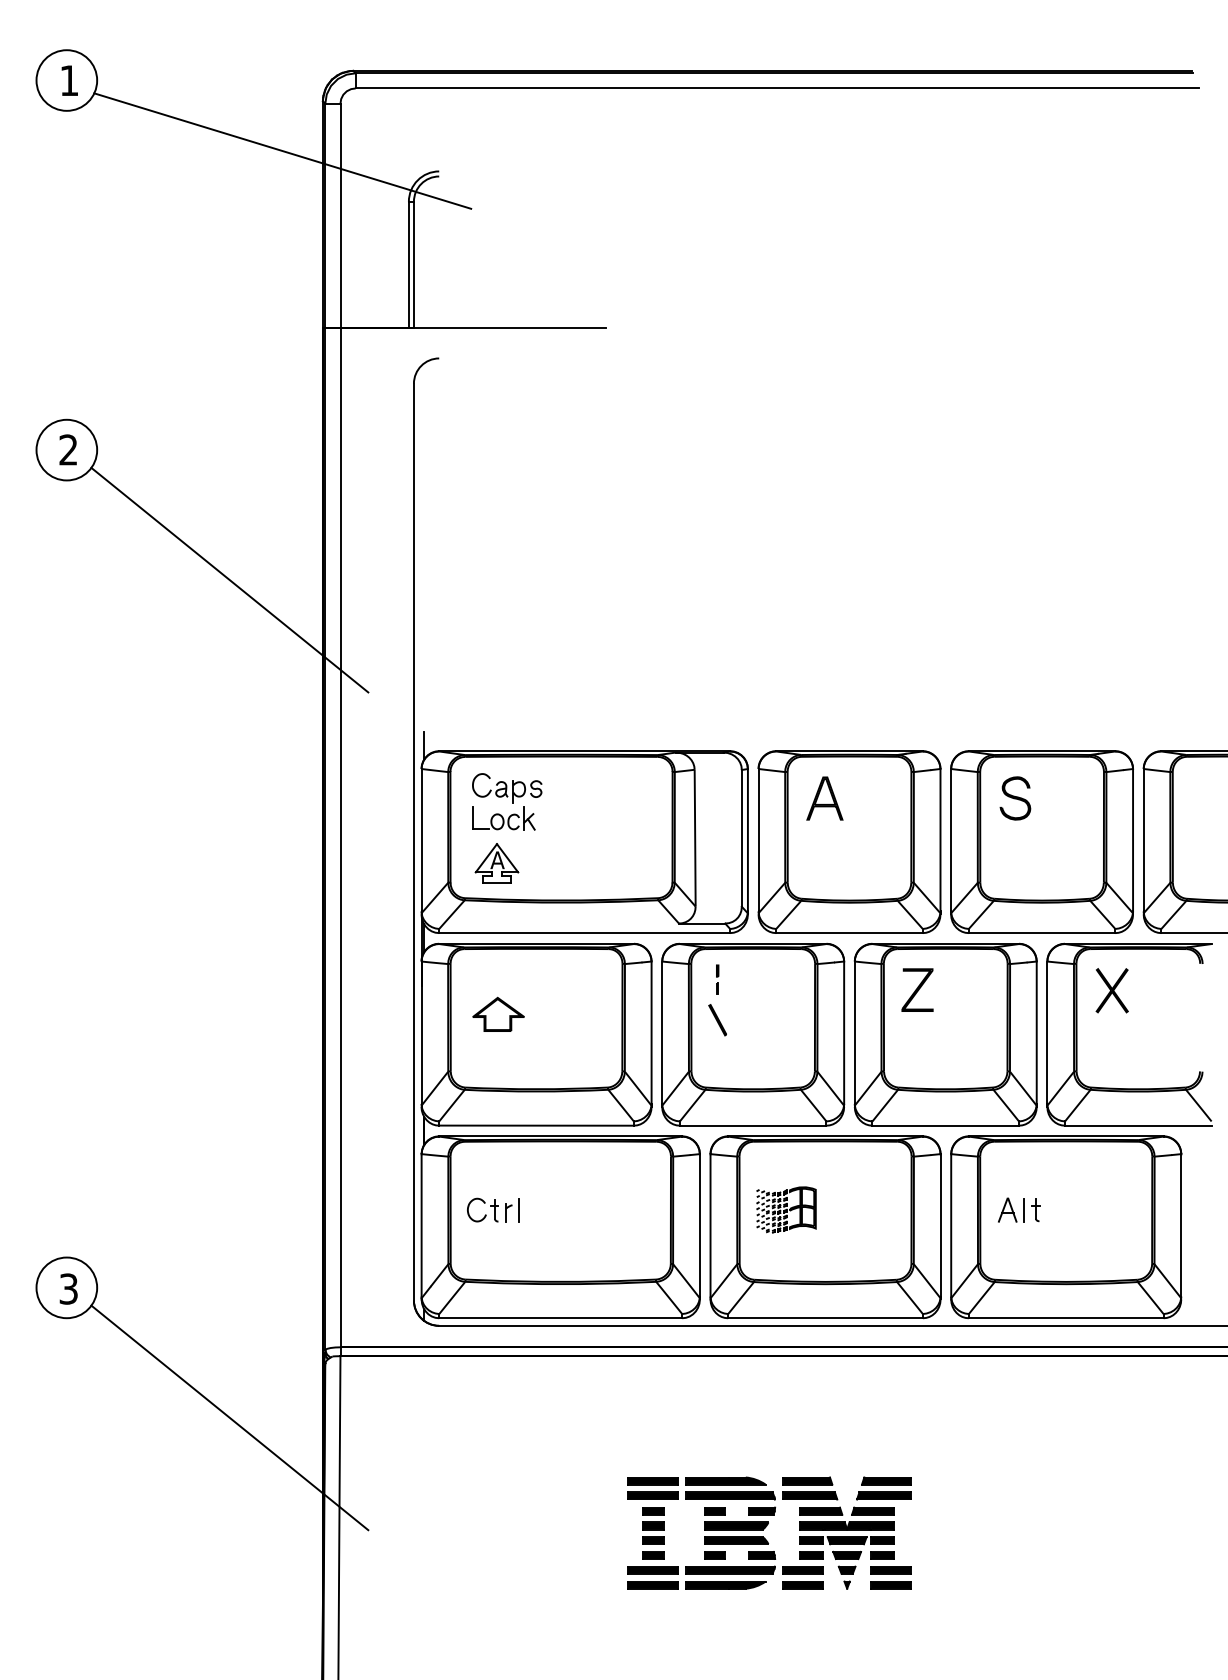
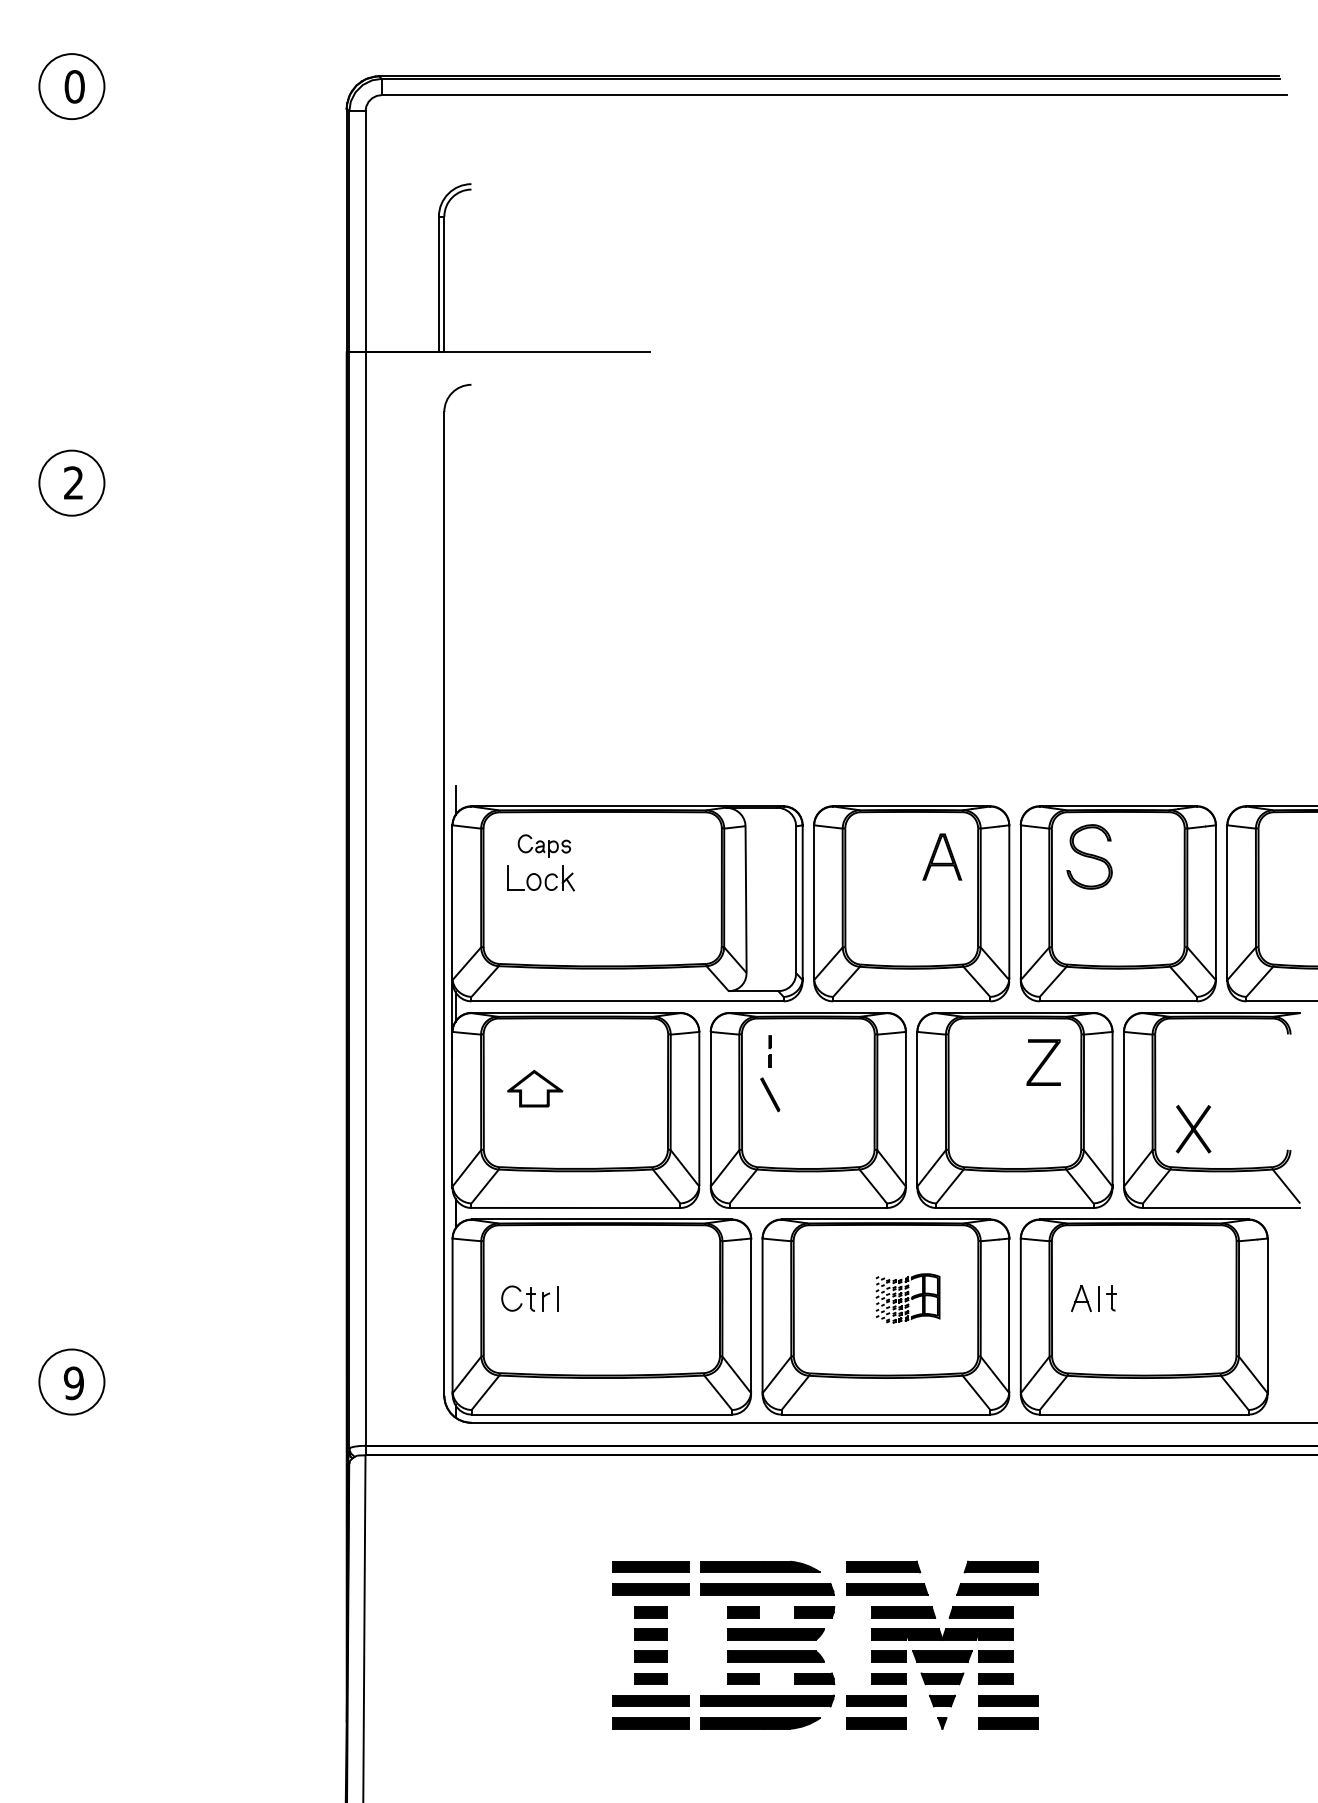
text: (69, 80) -> (74, 86), 1 -> 0
line: (282, 151) -> (303, 162), removed
line: (229, 579) -> (246, 622), removed
part: (507, 787) -> (544, 845), size x0.7
part: (825, 798) -> (942, 856), moved
part: (1015, 798) -> (1089, 856), size x1.4
part: (497, 863) -> (533, 926), removed
part: (917, 990) -> (1043, 1062), moved
part: (1112, 990) -> (1193, 1129), moved
part: (785, 1210) -> (907, 1298), moved
text: (68, 1289) -> (73, 1383), 3 -> 9
line: (229, 1417) -> (246, 1521), removed
part: (769, 1532) -> (825, 1644), size x1.4

